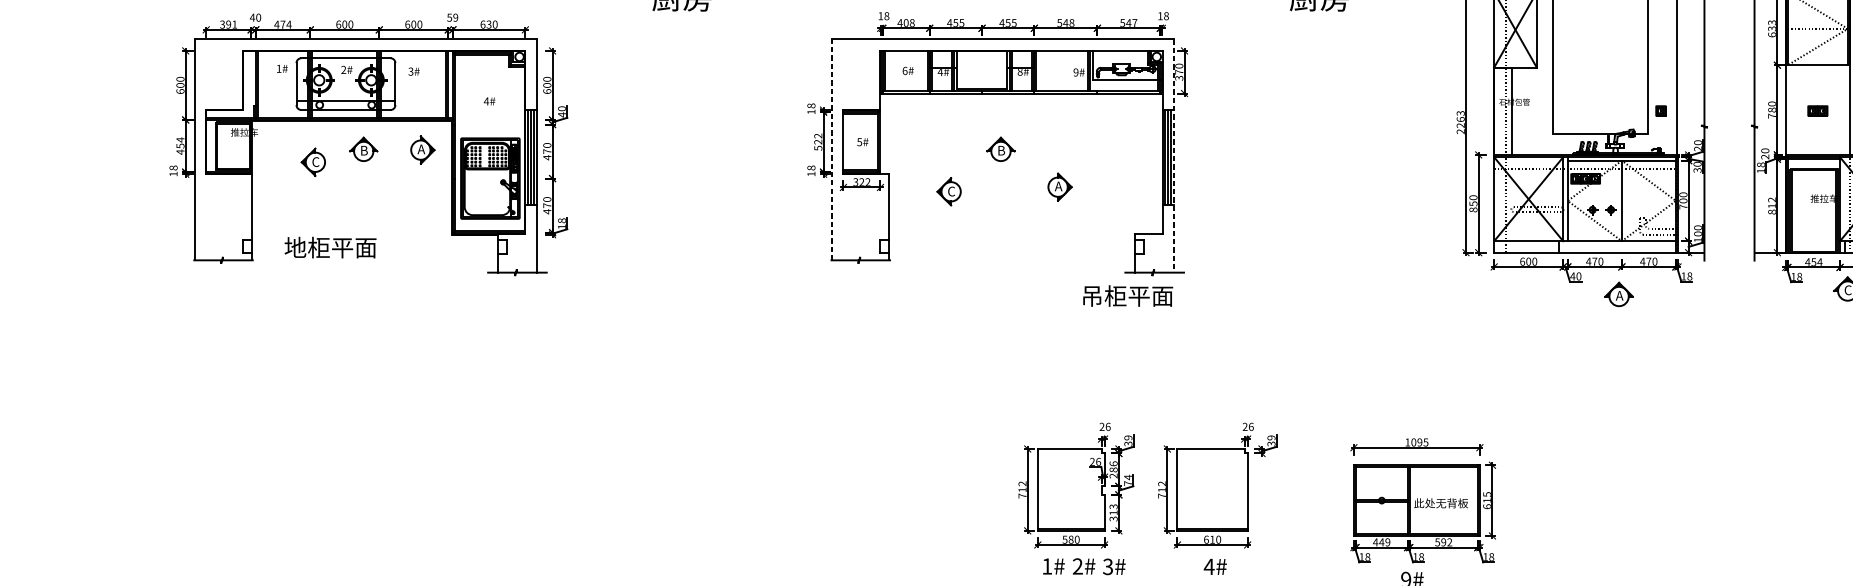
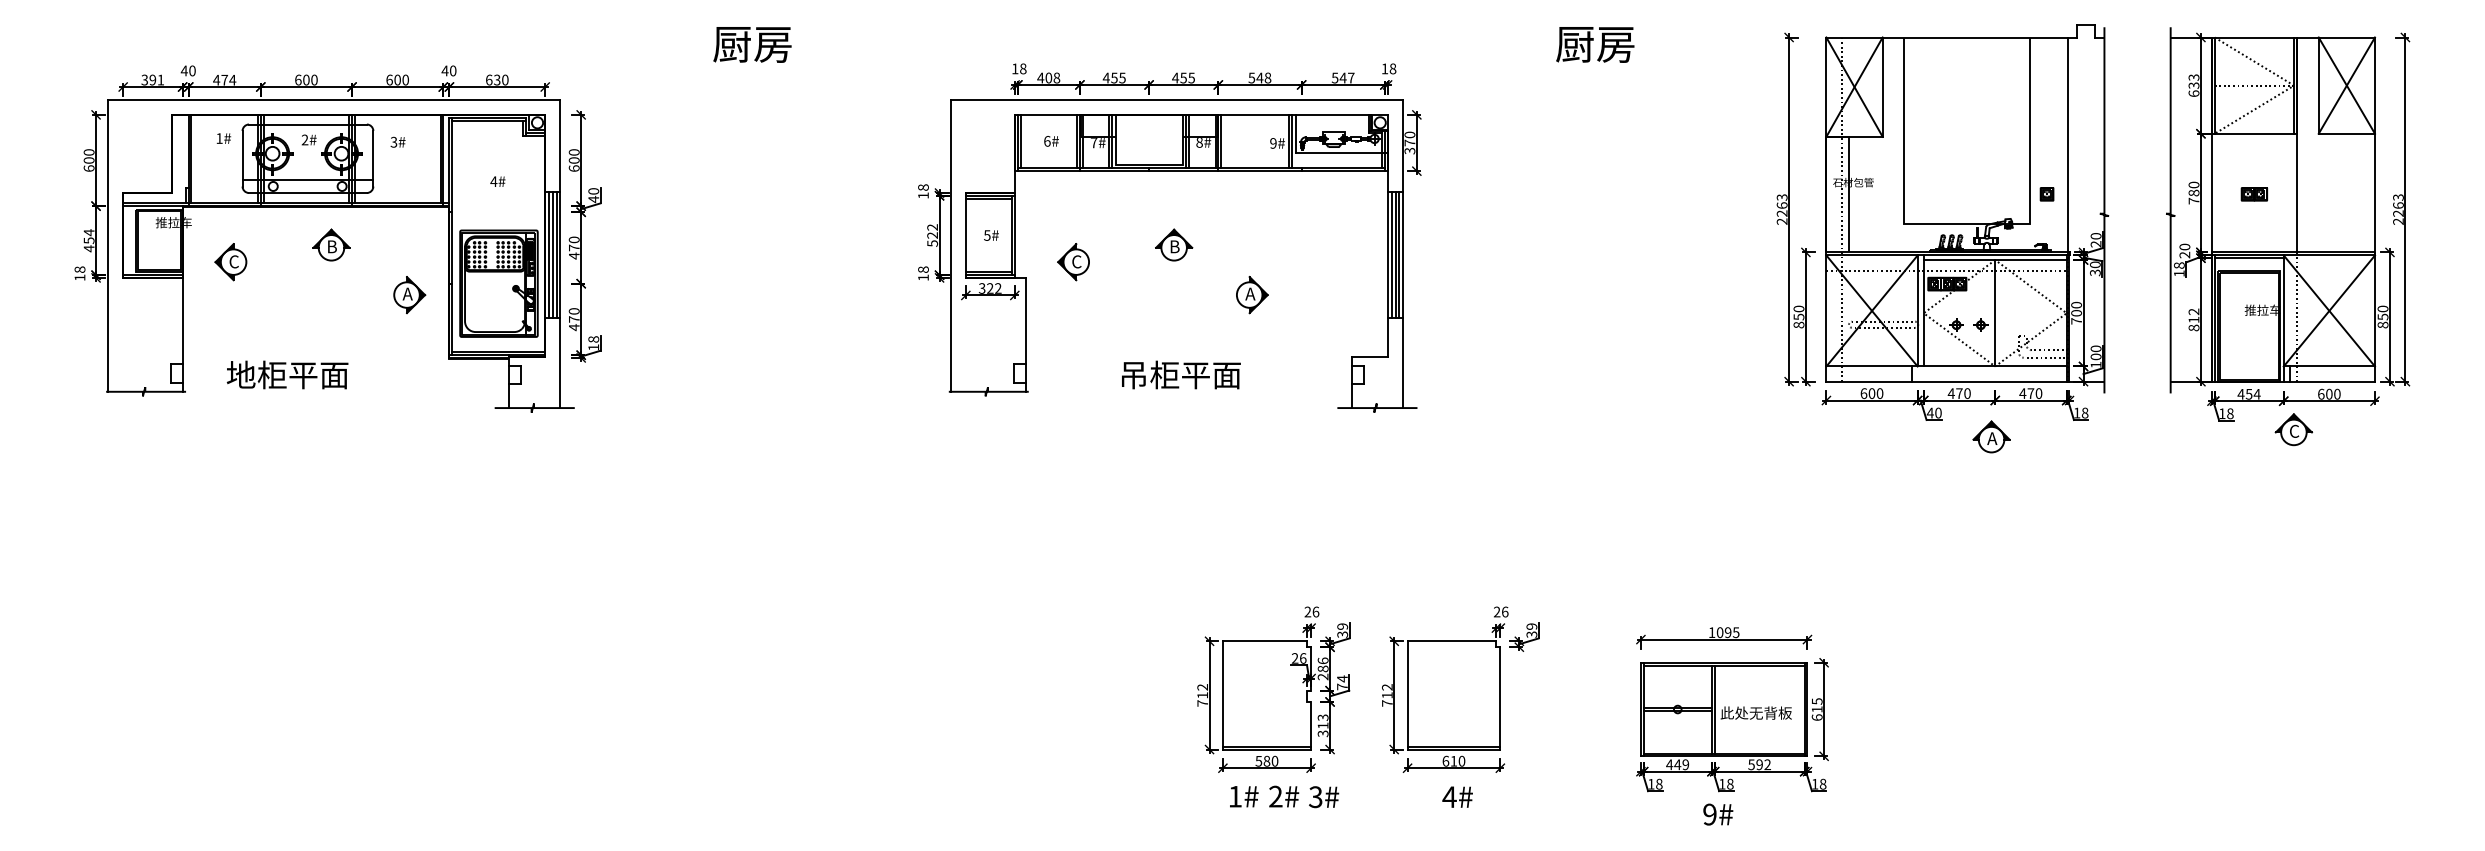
text: (452, 17) -> (448, 70), 59 -> 40
text: (939, 72) -> (1093, 143), 4# -> 7#
line: (831, 149) -> (950, 245), dashed -> solid
part: (422, 150) -> (409, 295), moved
line: (1174, 156) -> (1403, 254), dashed -> solid
part: (313, 162) -> (230, 262), moved
part: (949, 192) -> (1073, 262), moved
text: (1128, 295) -> (1181, 374), moved

